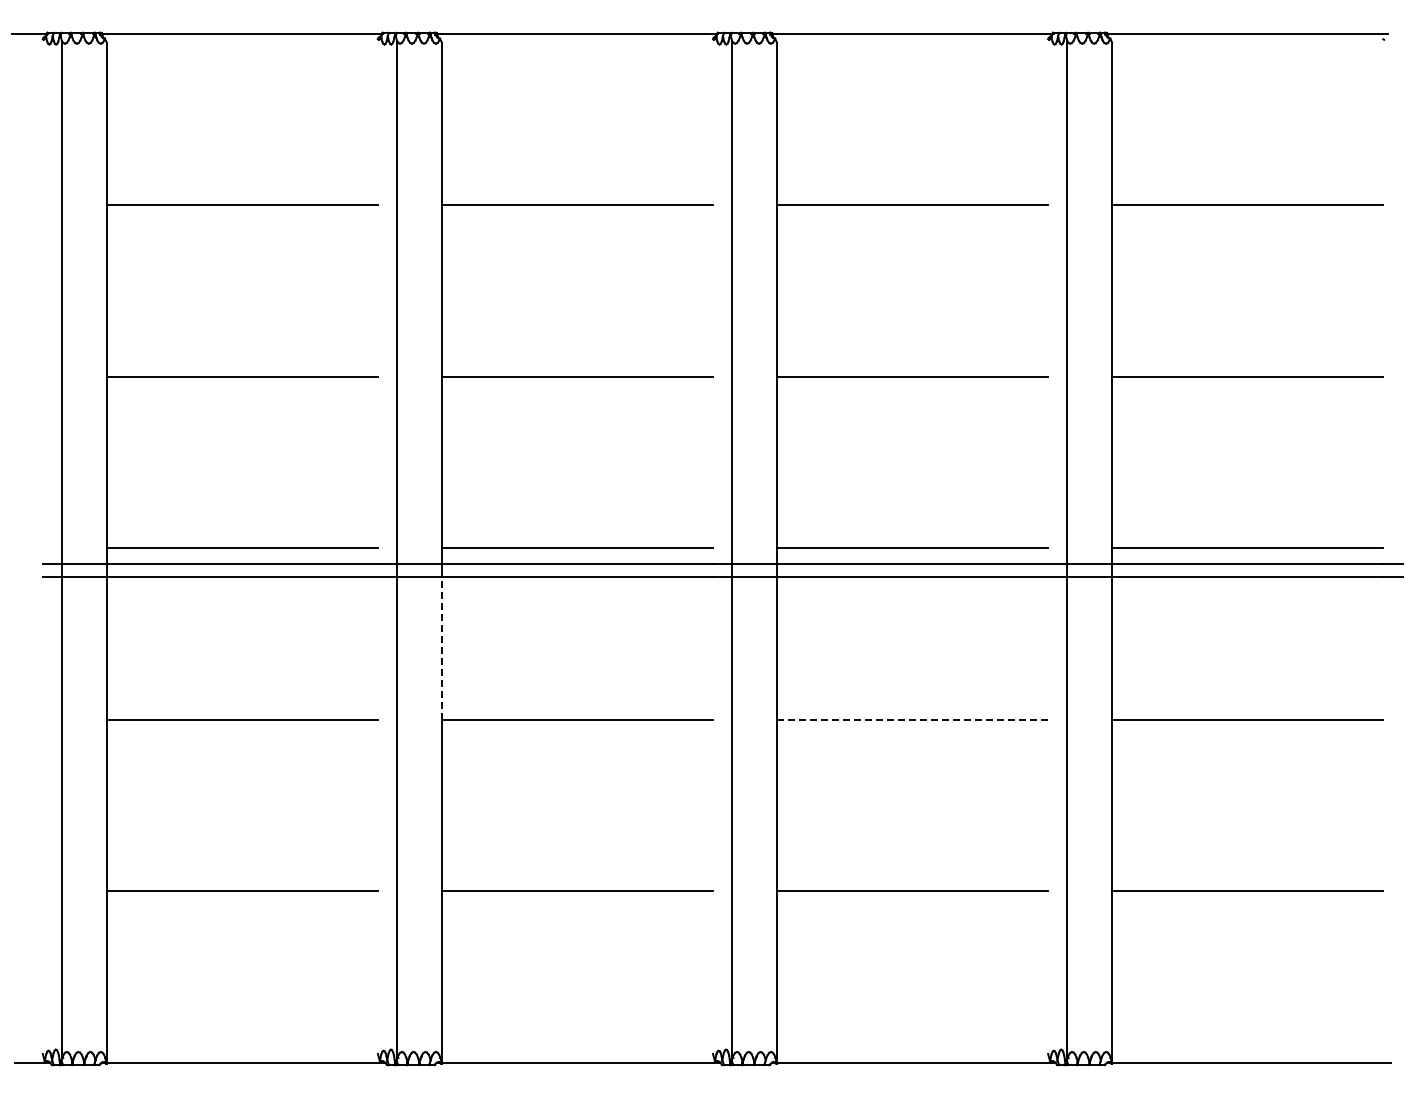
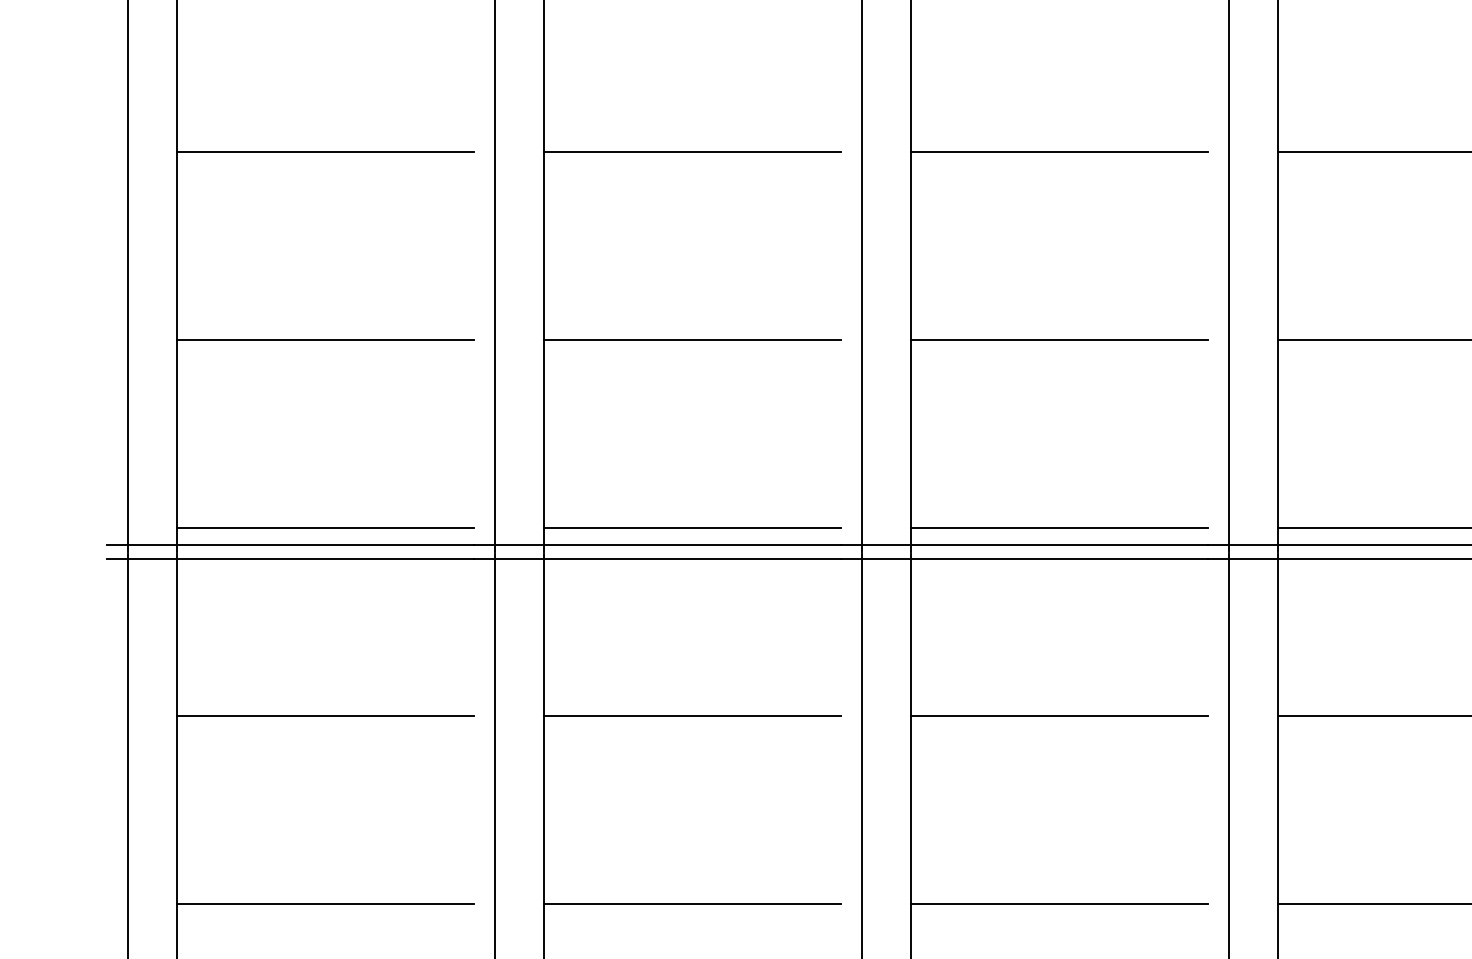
line: (441, 648) -> (543, 637), dashed -> solid
line: (912, 719) -> (1059, 715), dashed -> solid

